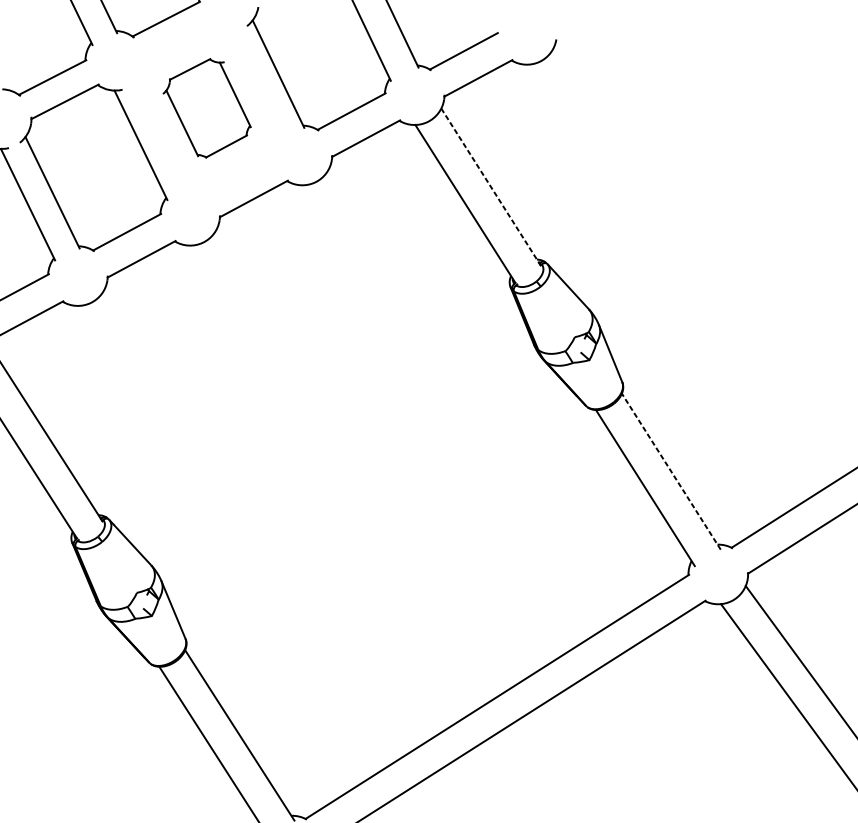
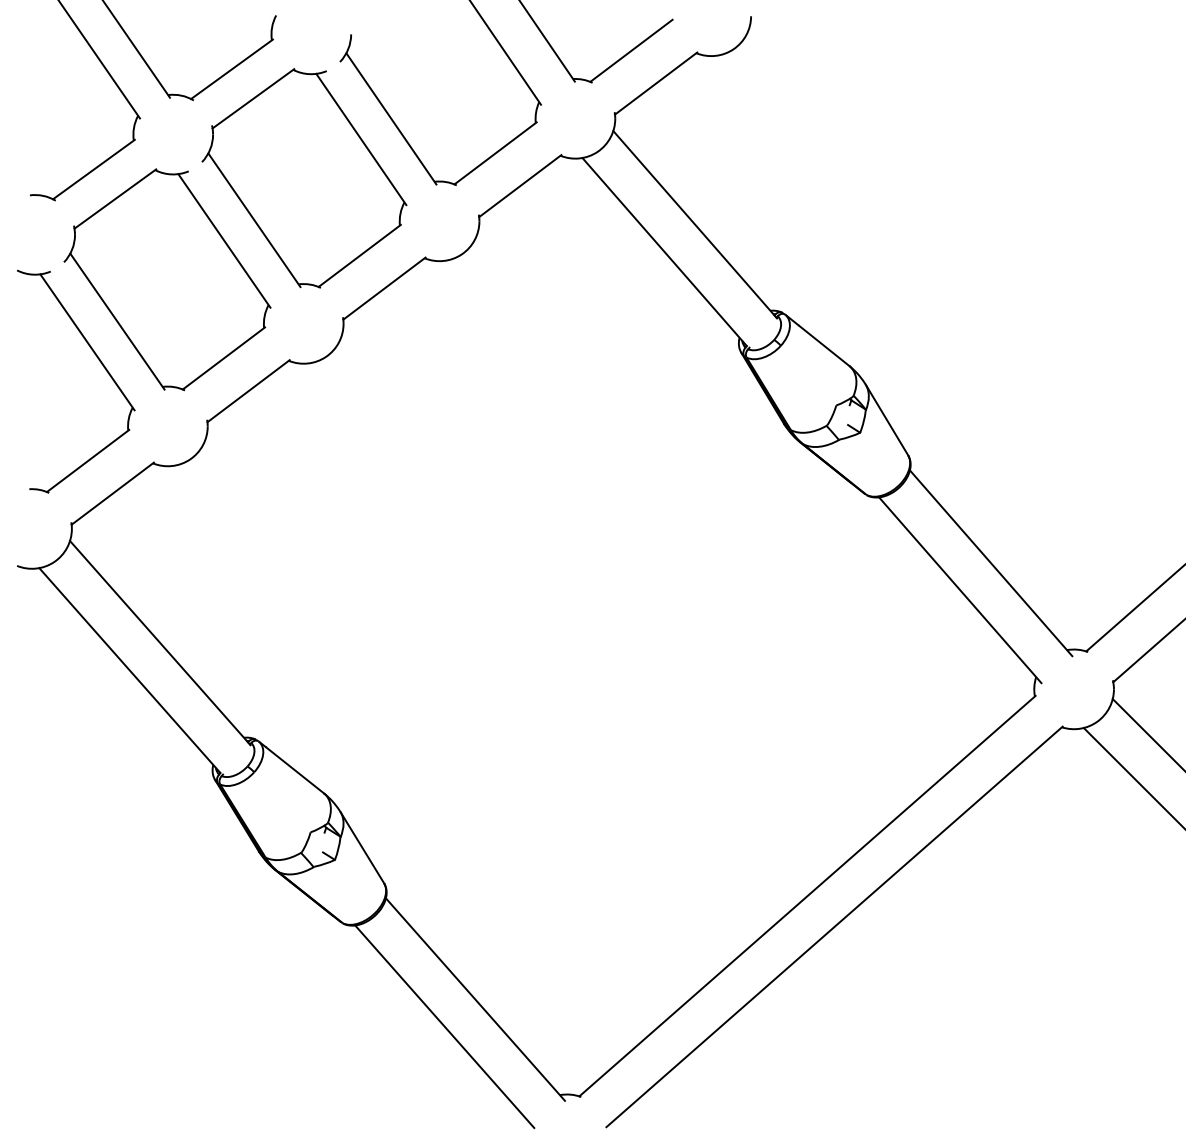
part: (207, 108) -> (304, 178), size x1.67
line: (490, 187) -> (694, 224), dashed -> solid
line: (670, 471) -> (990, 562), dashed -> solid

